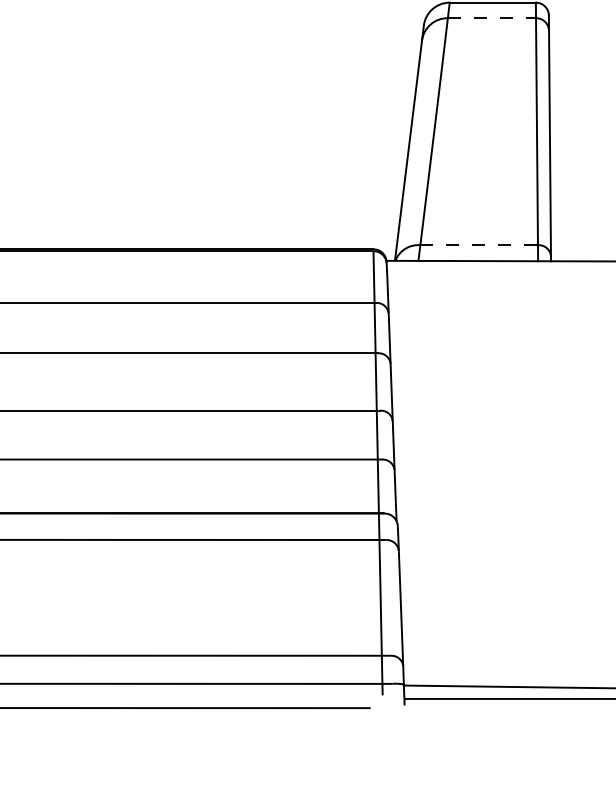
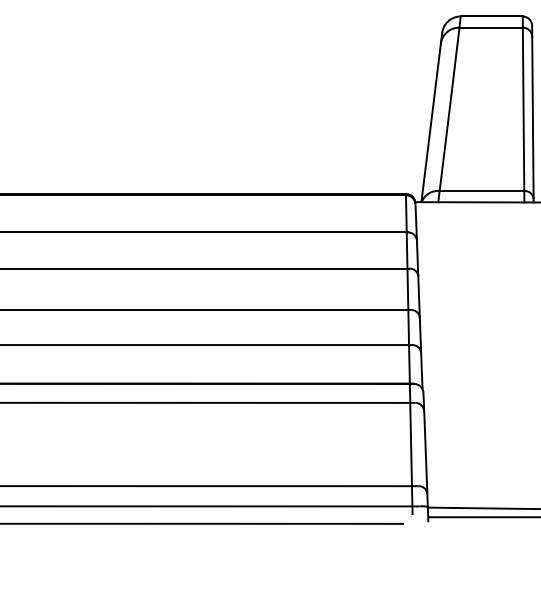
line: (492, 17) -> (491, 27), dashed -> solid
line: (479, 244) -> (482, 190), dashed -> solid

